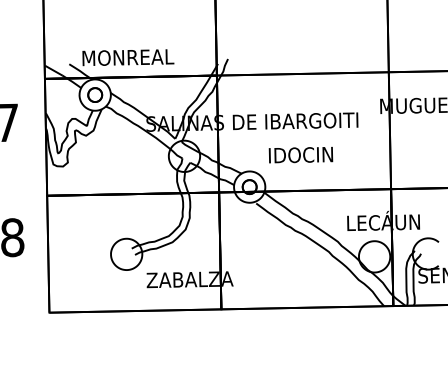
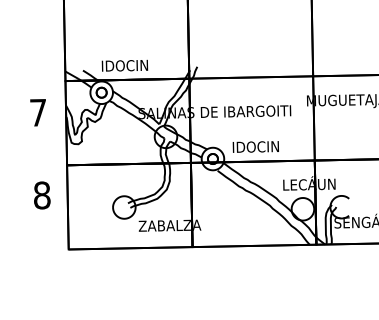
text: (128, 57) -> (125, 65), MONREAL -> IDOCIN
text: (300, 154) -> (255, 146), moved

